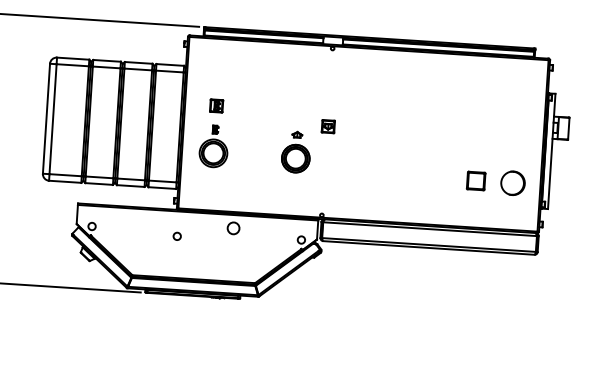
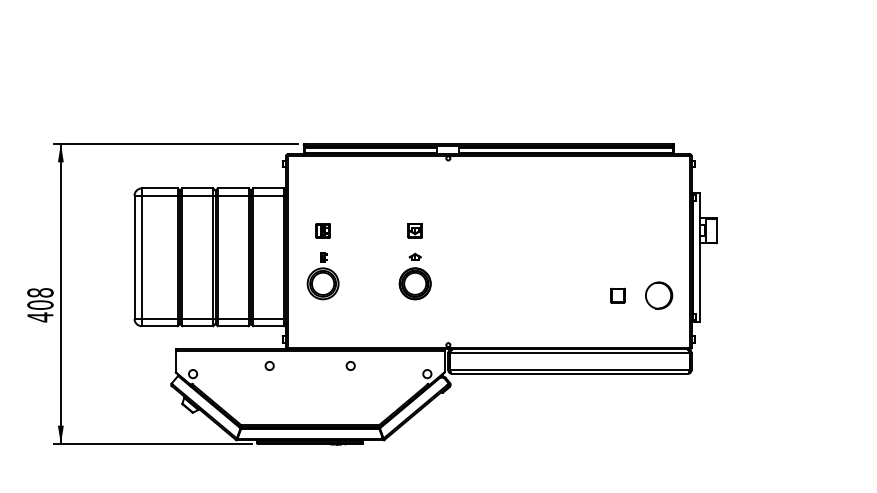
part: (327, 126) -> (414, 230), moved
part: (475, 180) -> (617, 295), size x0.71
circle: (233, 227) -> (350, 365), size x0.62
circle: (177, 235) -> (269, 365), moved

